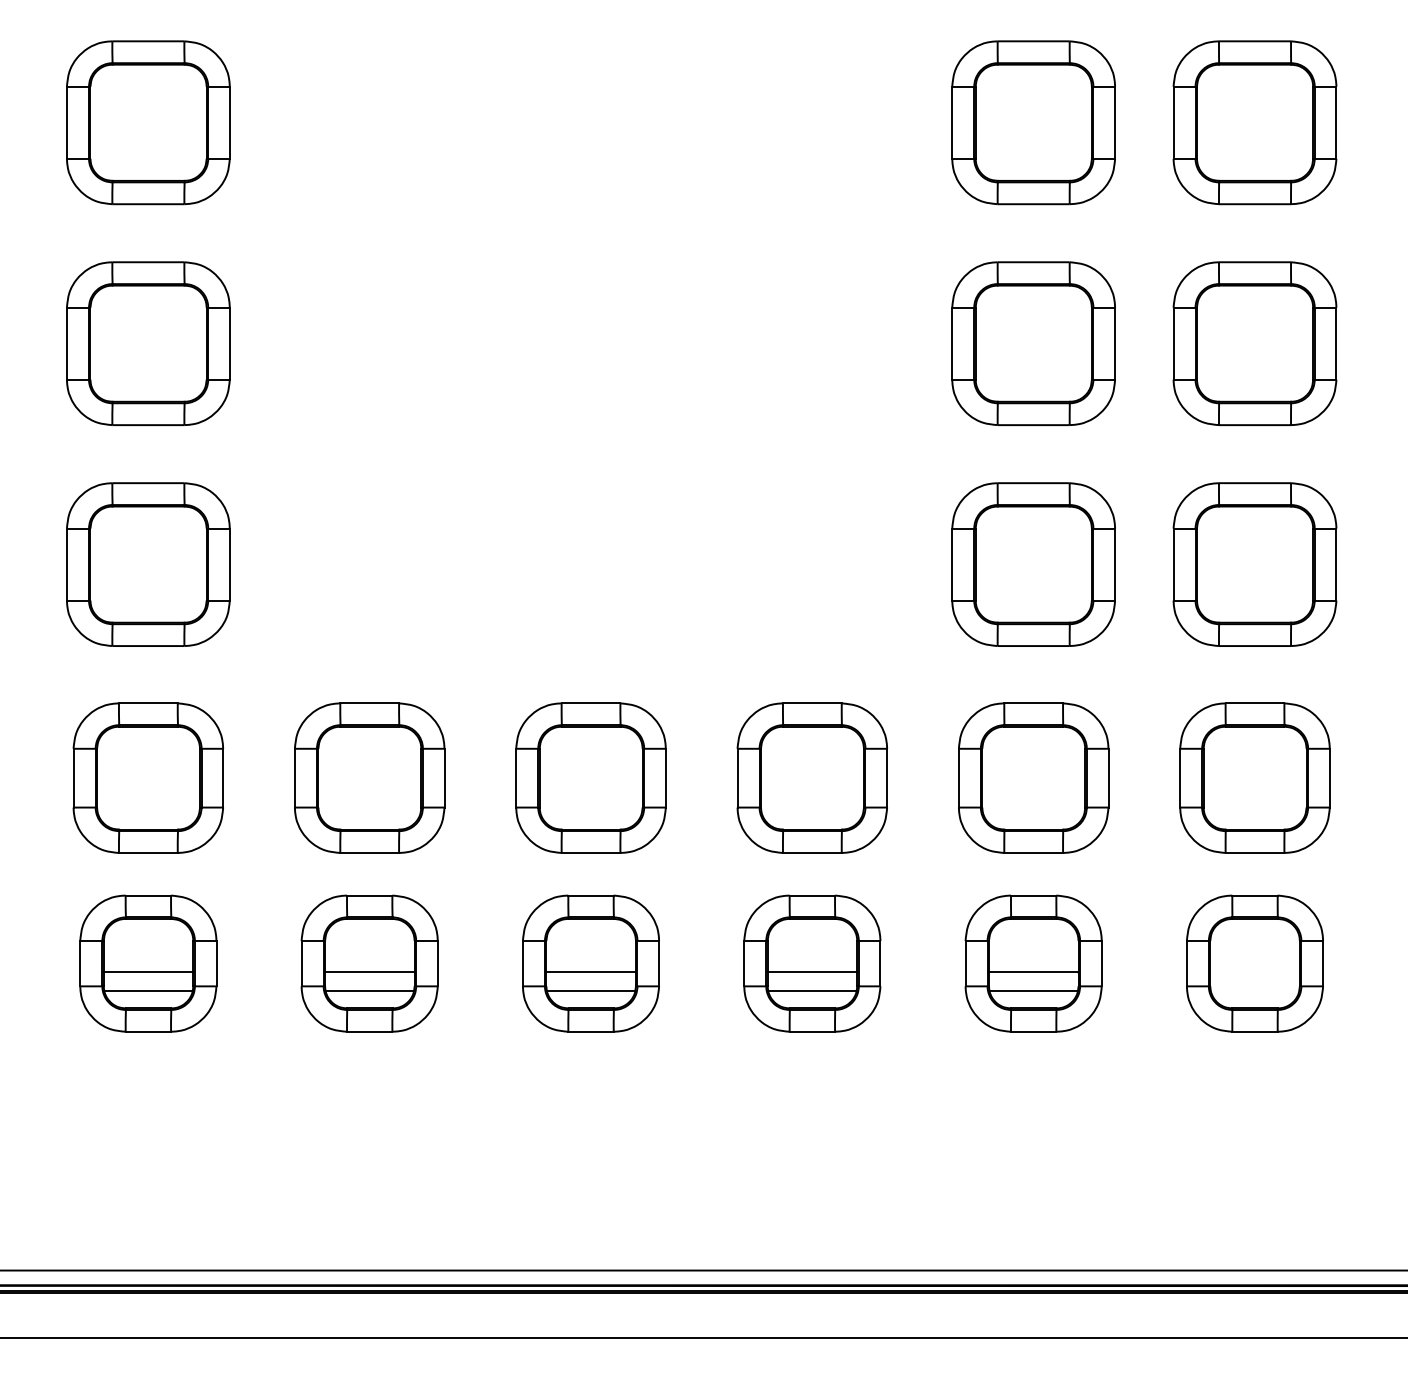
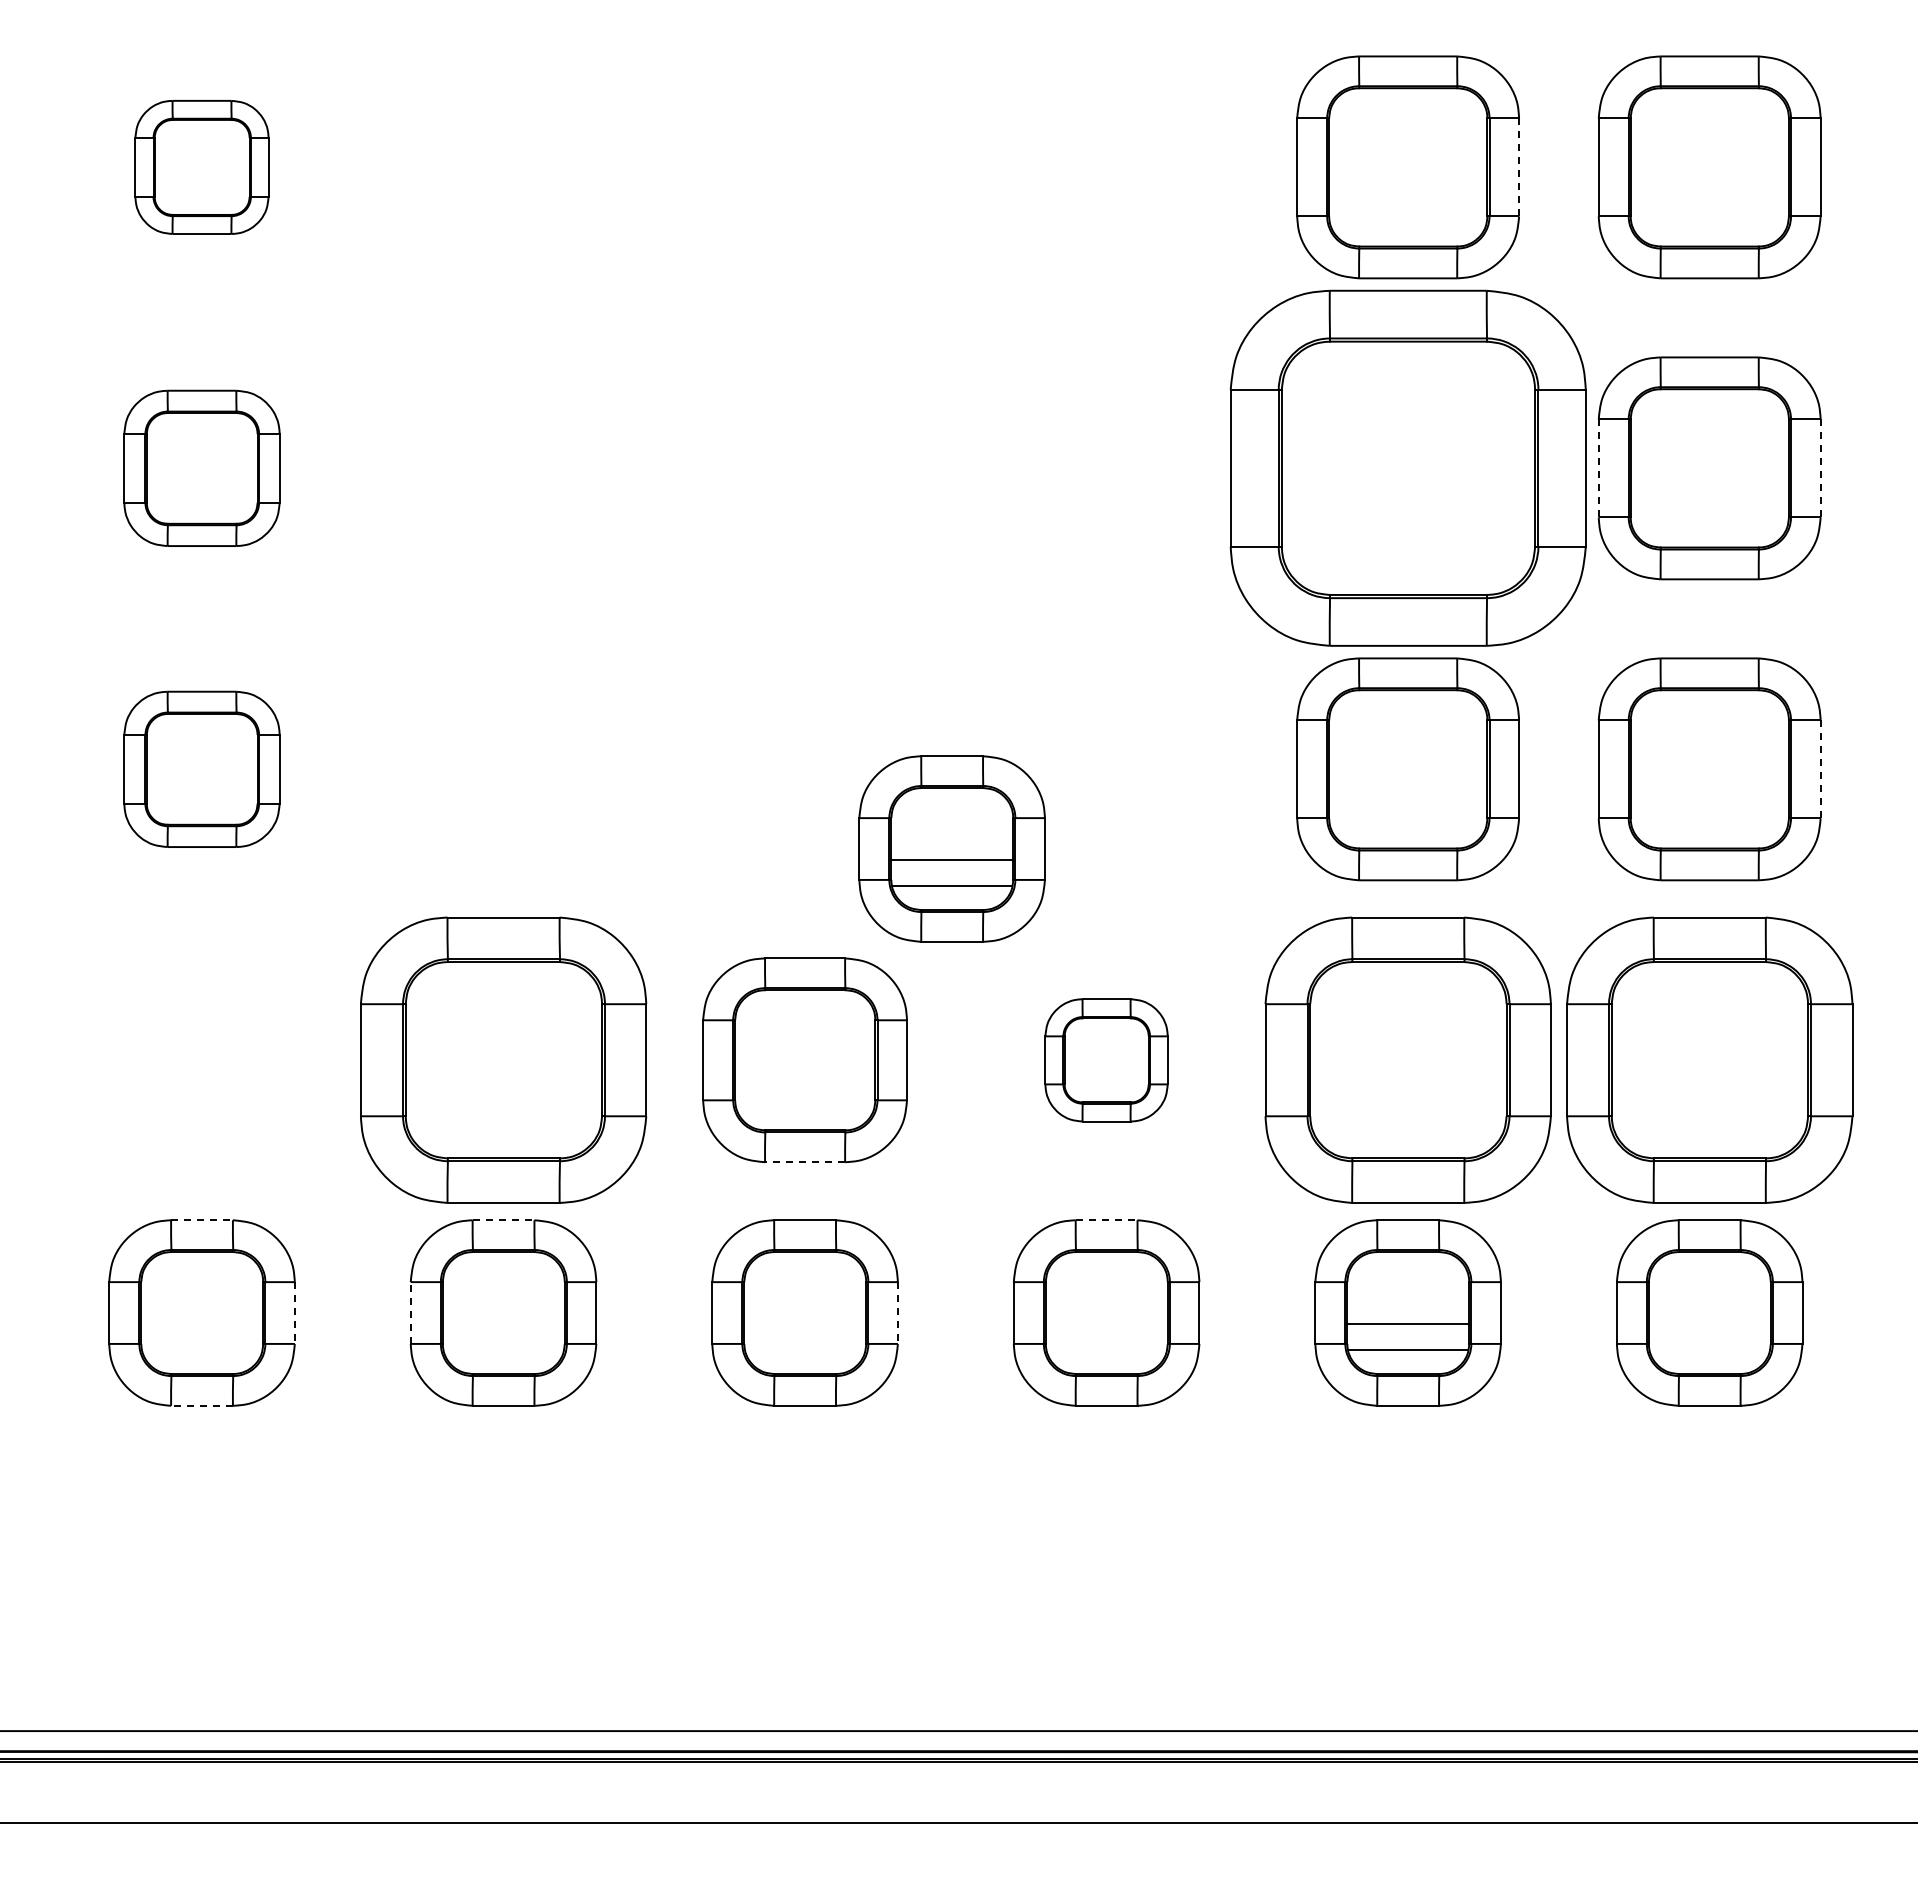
part: (147, 122) -> (201, 167), size x0.6
line: (1115, 122) -> (1519, 167), solid -> dashed
part: (147, 343) -> (201, 468), size x0.7
part: (1033, 343) -> (1407, 468), size x1.6
line: (1173, 343) -> (1598, 467), solid -> dashed
line: (1336, 343) -> (1820, 468), solid -> dashed
part: (147, 564) -> (201, 769), size x0.7
line: (1336, 564) -> (1820, 769), solid -> dashed
part: (698, 622) -> (951, 848), added
part: (147, 778) -> (201, 1060), removed
part: (369, 778) -> (503, 1060), size x1.4
part: (812, 778) -> (1106, 1060), size x0.6
part: (1033, 778) -> (1407, 1060), size x1.4
part: (1254, 778) -> (1709, 1060), size x1.4
line: (590, 853) -> (804, 1162), solid -> dashed
line: (148, 895) -> (202, 1220), solid -> dashed
line: (369, 895) -> (503, 1220), solid -> dashed
line: (812, 895) -> (1106, 1220), solid -> dashed
line: (216, 964) -> (294, 1313), solid -> dashed
line: (301, 964) -> (410, 1313), solid -> dashed
line: (658, 964) -> (897, 1313), solid -> dashed
line: (148, 971) -> (202, 1323), removed
line: (369, 971) -> (503, 1323), removed
line: (591, 971) -> (805, 1323), removed
line: (812, 971) -> (1106, 1323), removed
line: (147, 991) -> (201, 1350), removed
line: (369, 991) -> (503, 1350), removed
line: (590, 991) -> (804, 1350), removed
line: (812, 991) -> (1106, 1350), removed
line: (148, 1031) -> (202, 1405), solid -> dashed

